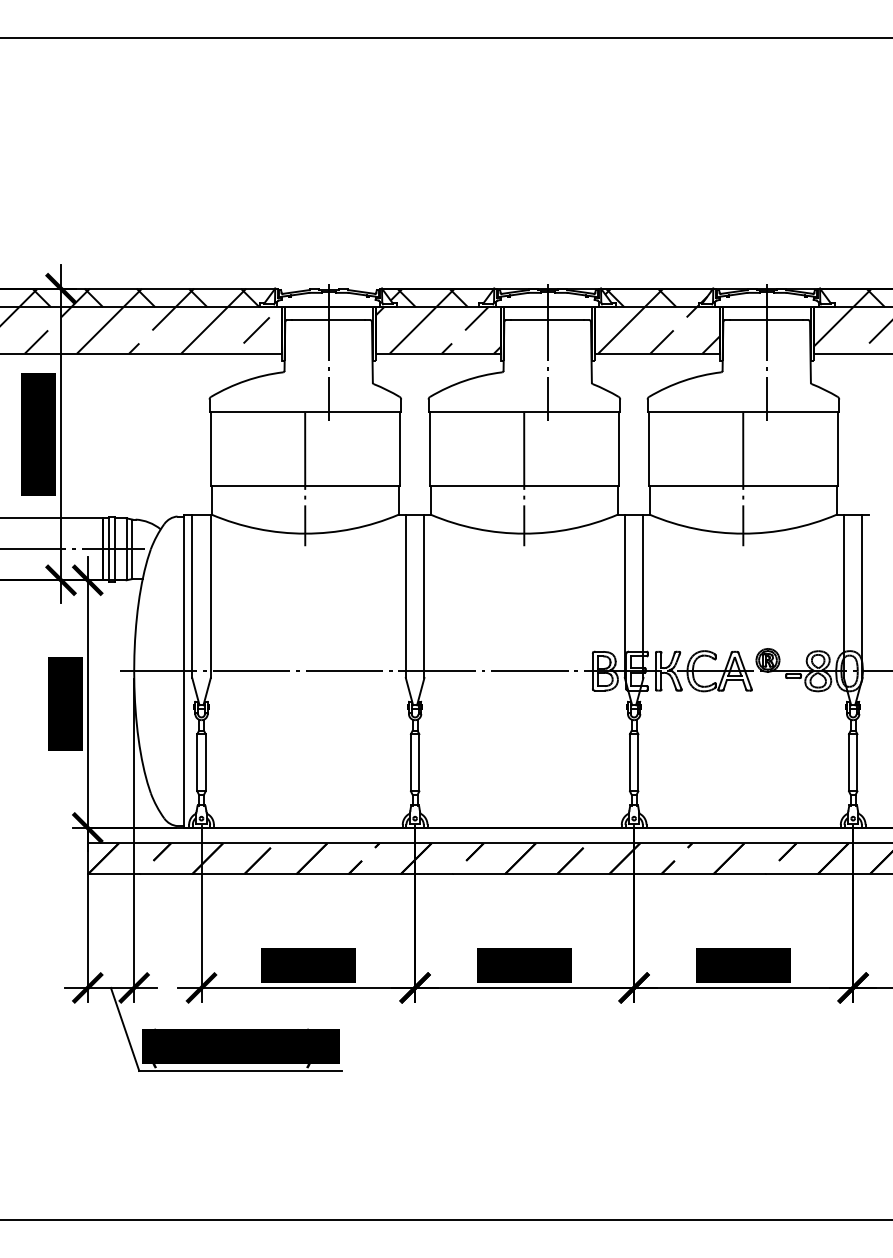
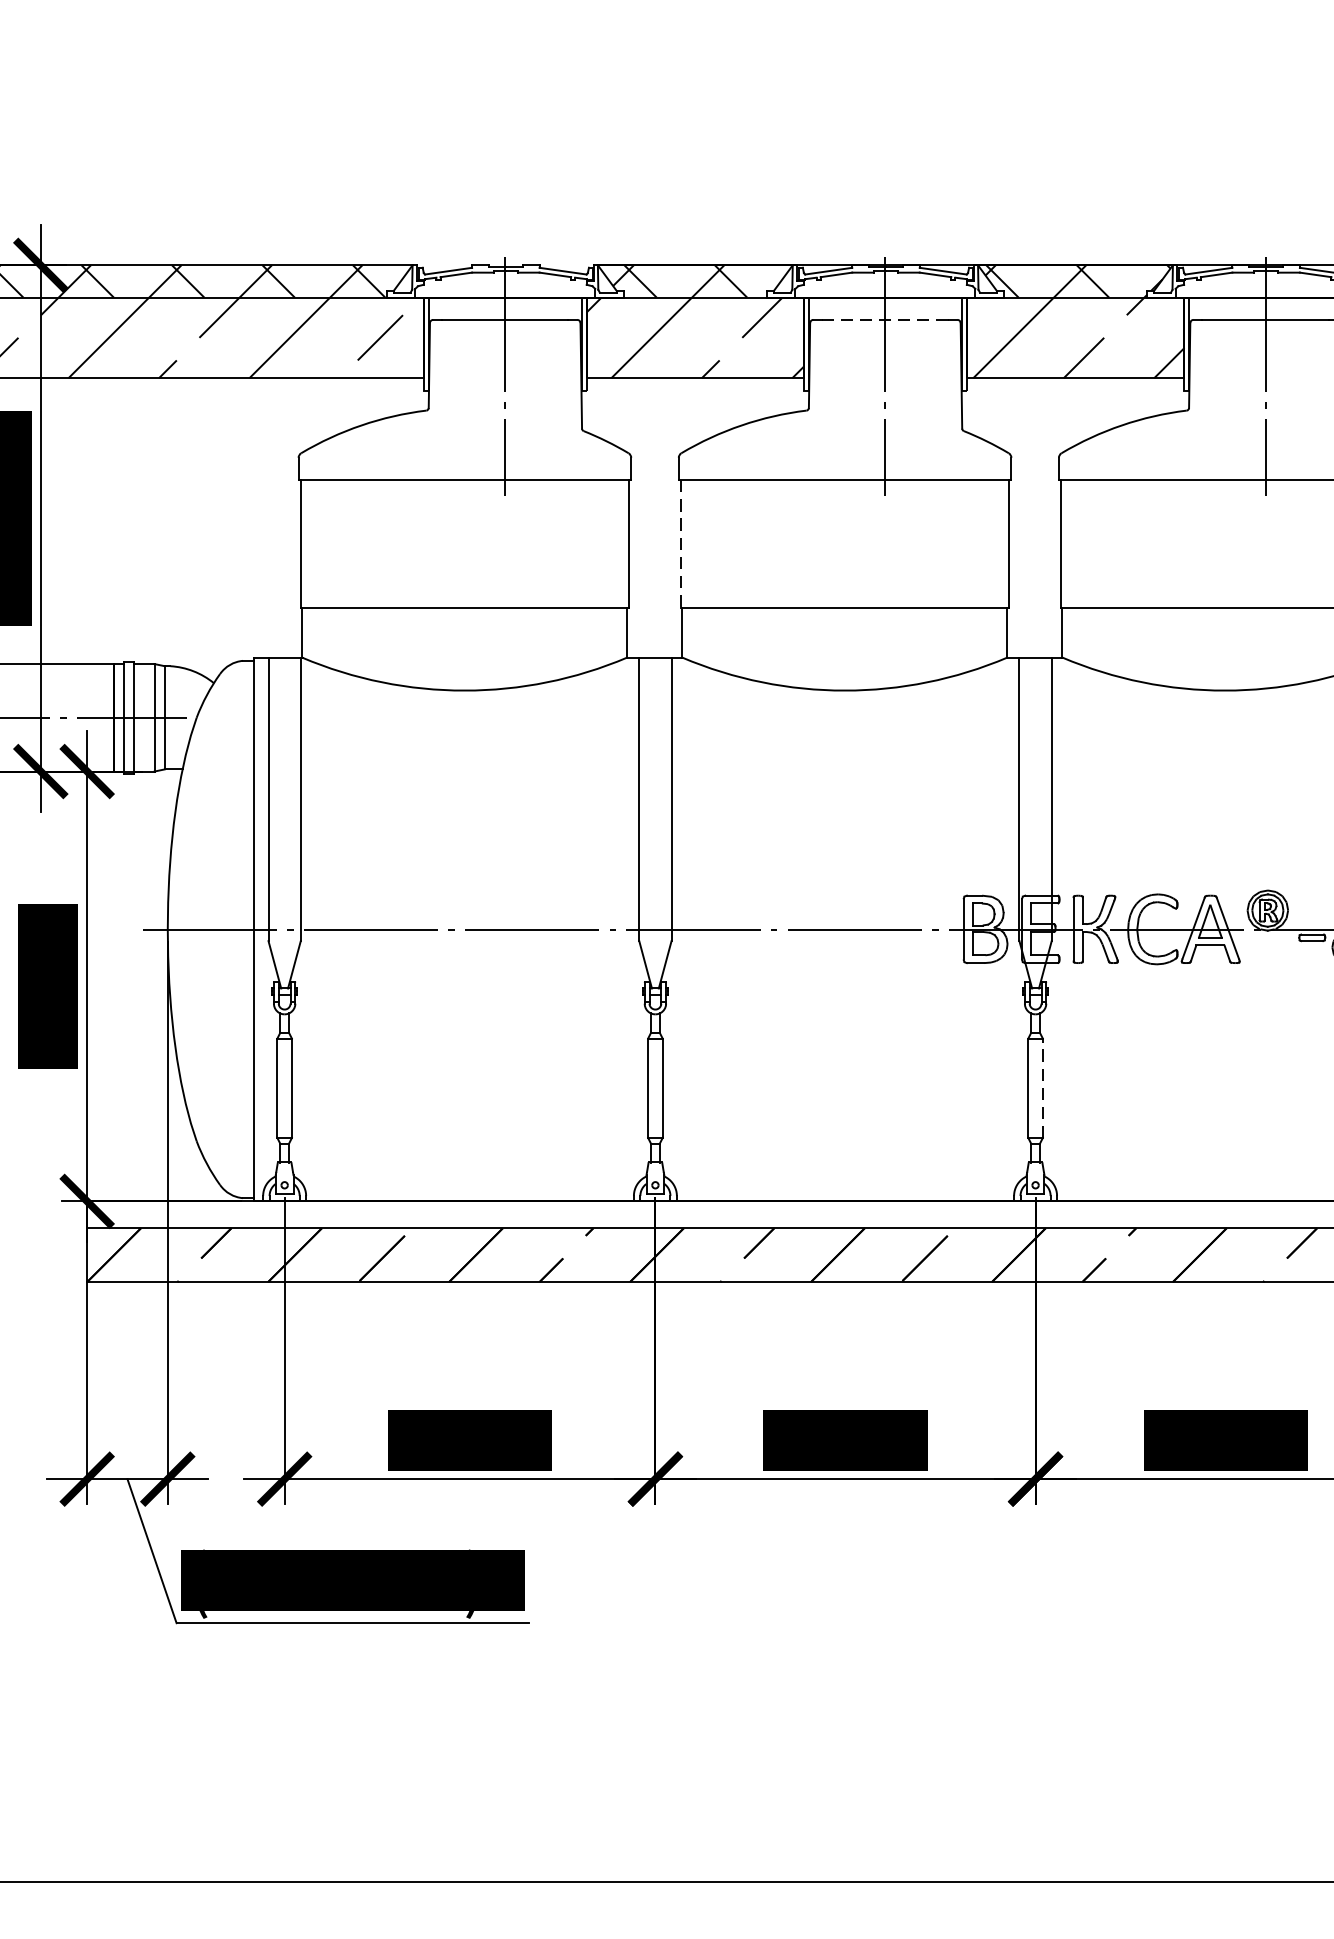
line: (547, 320) -> (885, 320), solid -> dashed
line: (429, 449) -> (680, 544), solid -> dashed
line: (305, 479) -> (465, 596), removed
line: (524, 479) -> (845, 596), removed
line: (743, 479) -> (1225, 596), removed
line: (638, 762) -> (1043, 1087), solid -> dashed

